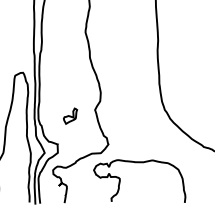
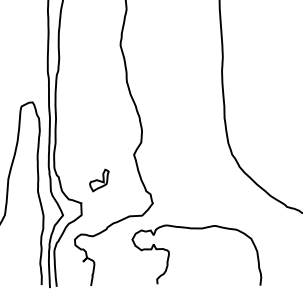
part: (70, 115) -> (99, 179), moved

